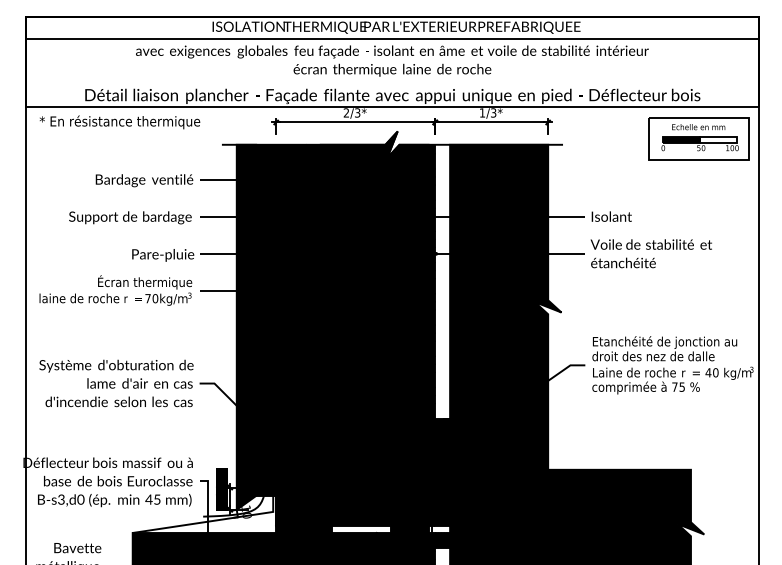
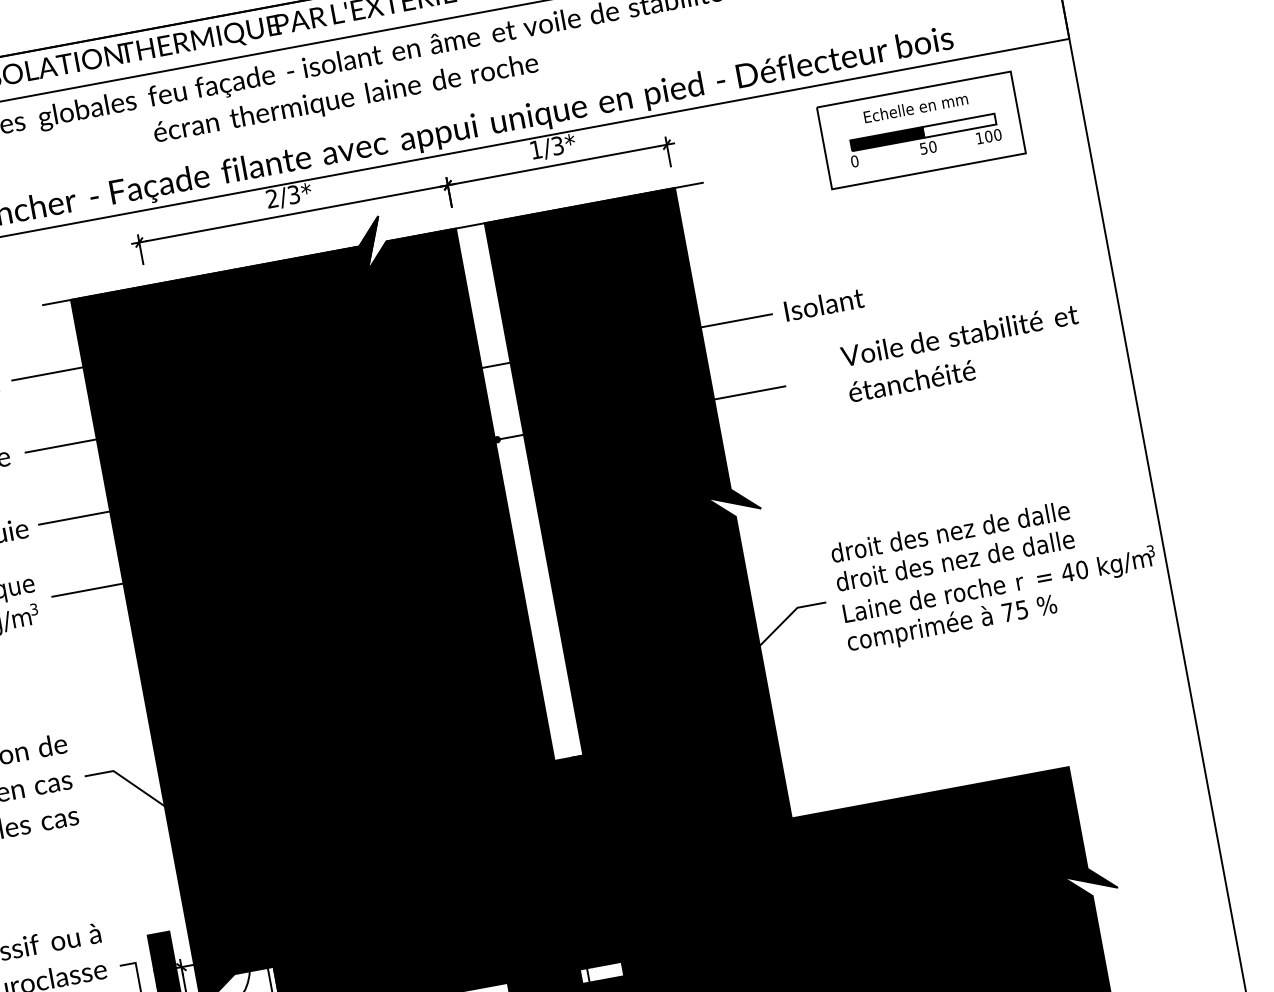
part: (698, 138) -> (919, 129), moved
text: (650, 253) -> (960, 353), moved
text: (664, 342) -> (971, 529), Etanchéité de jonction au -> droit des nez de dalle

